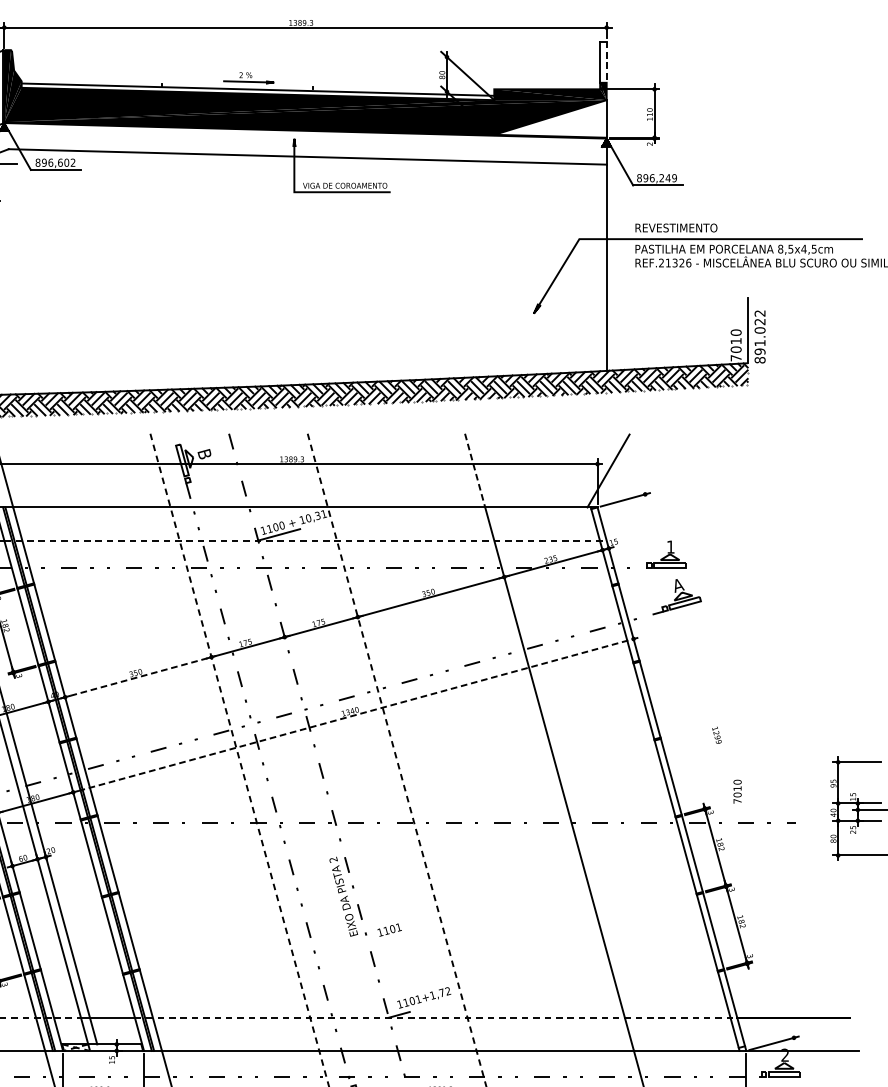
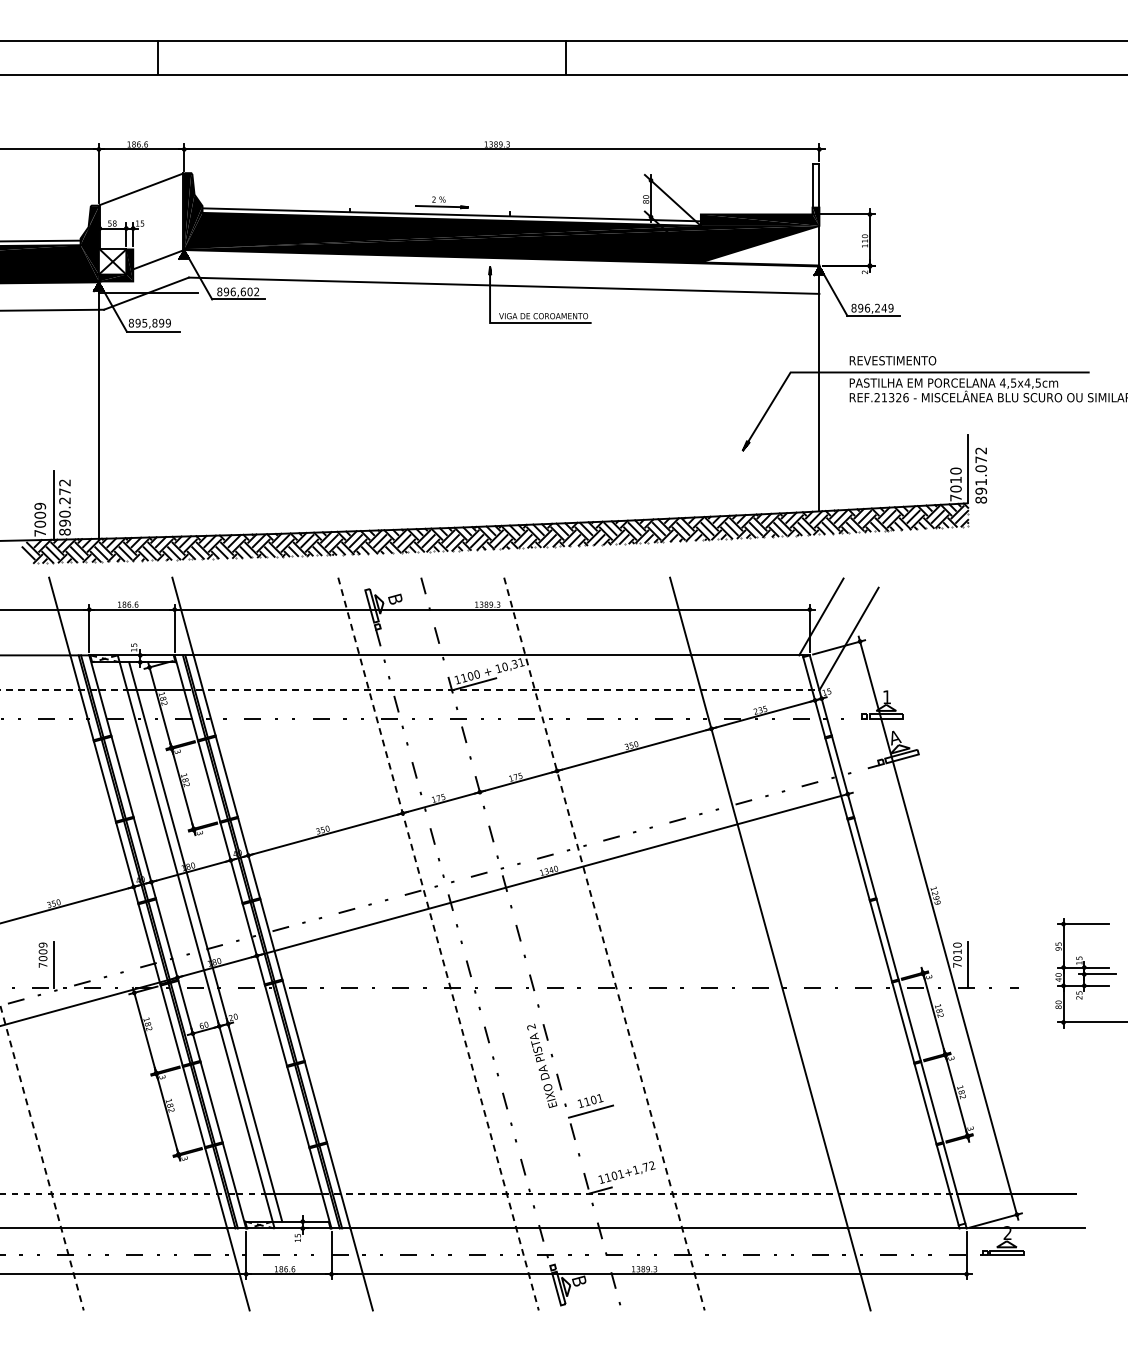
line: (606, 61) -> (819, 185), dashed -> solid
text: (780, 248) -> (1002, 382), 8,5x4,5cm -> 4,5x4,5cm
text: (759, 321) -> (980, 459), 891.022 -> 891.072
line: (474, 471) -> (680, 617), dashed -> solid
line: (634, 491) -> (848, 638), added
line: (139, 677) -> (326, 834), dashed -> solid
line: (353, 715) -> (552, 874), dashed -> solid
line: (719, 765) -> (938, 927), added
line: (748, 800) -> (968, 964), added
line: (389, 939) -> (590, 1111), added

